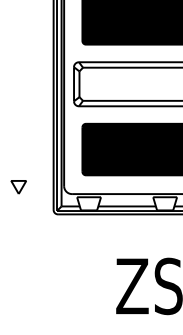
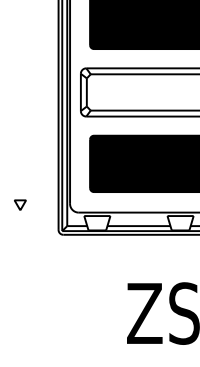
part: (18, 187) -> (20, 205), size x0.7

